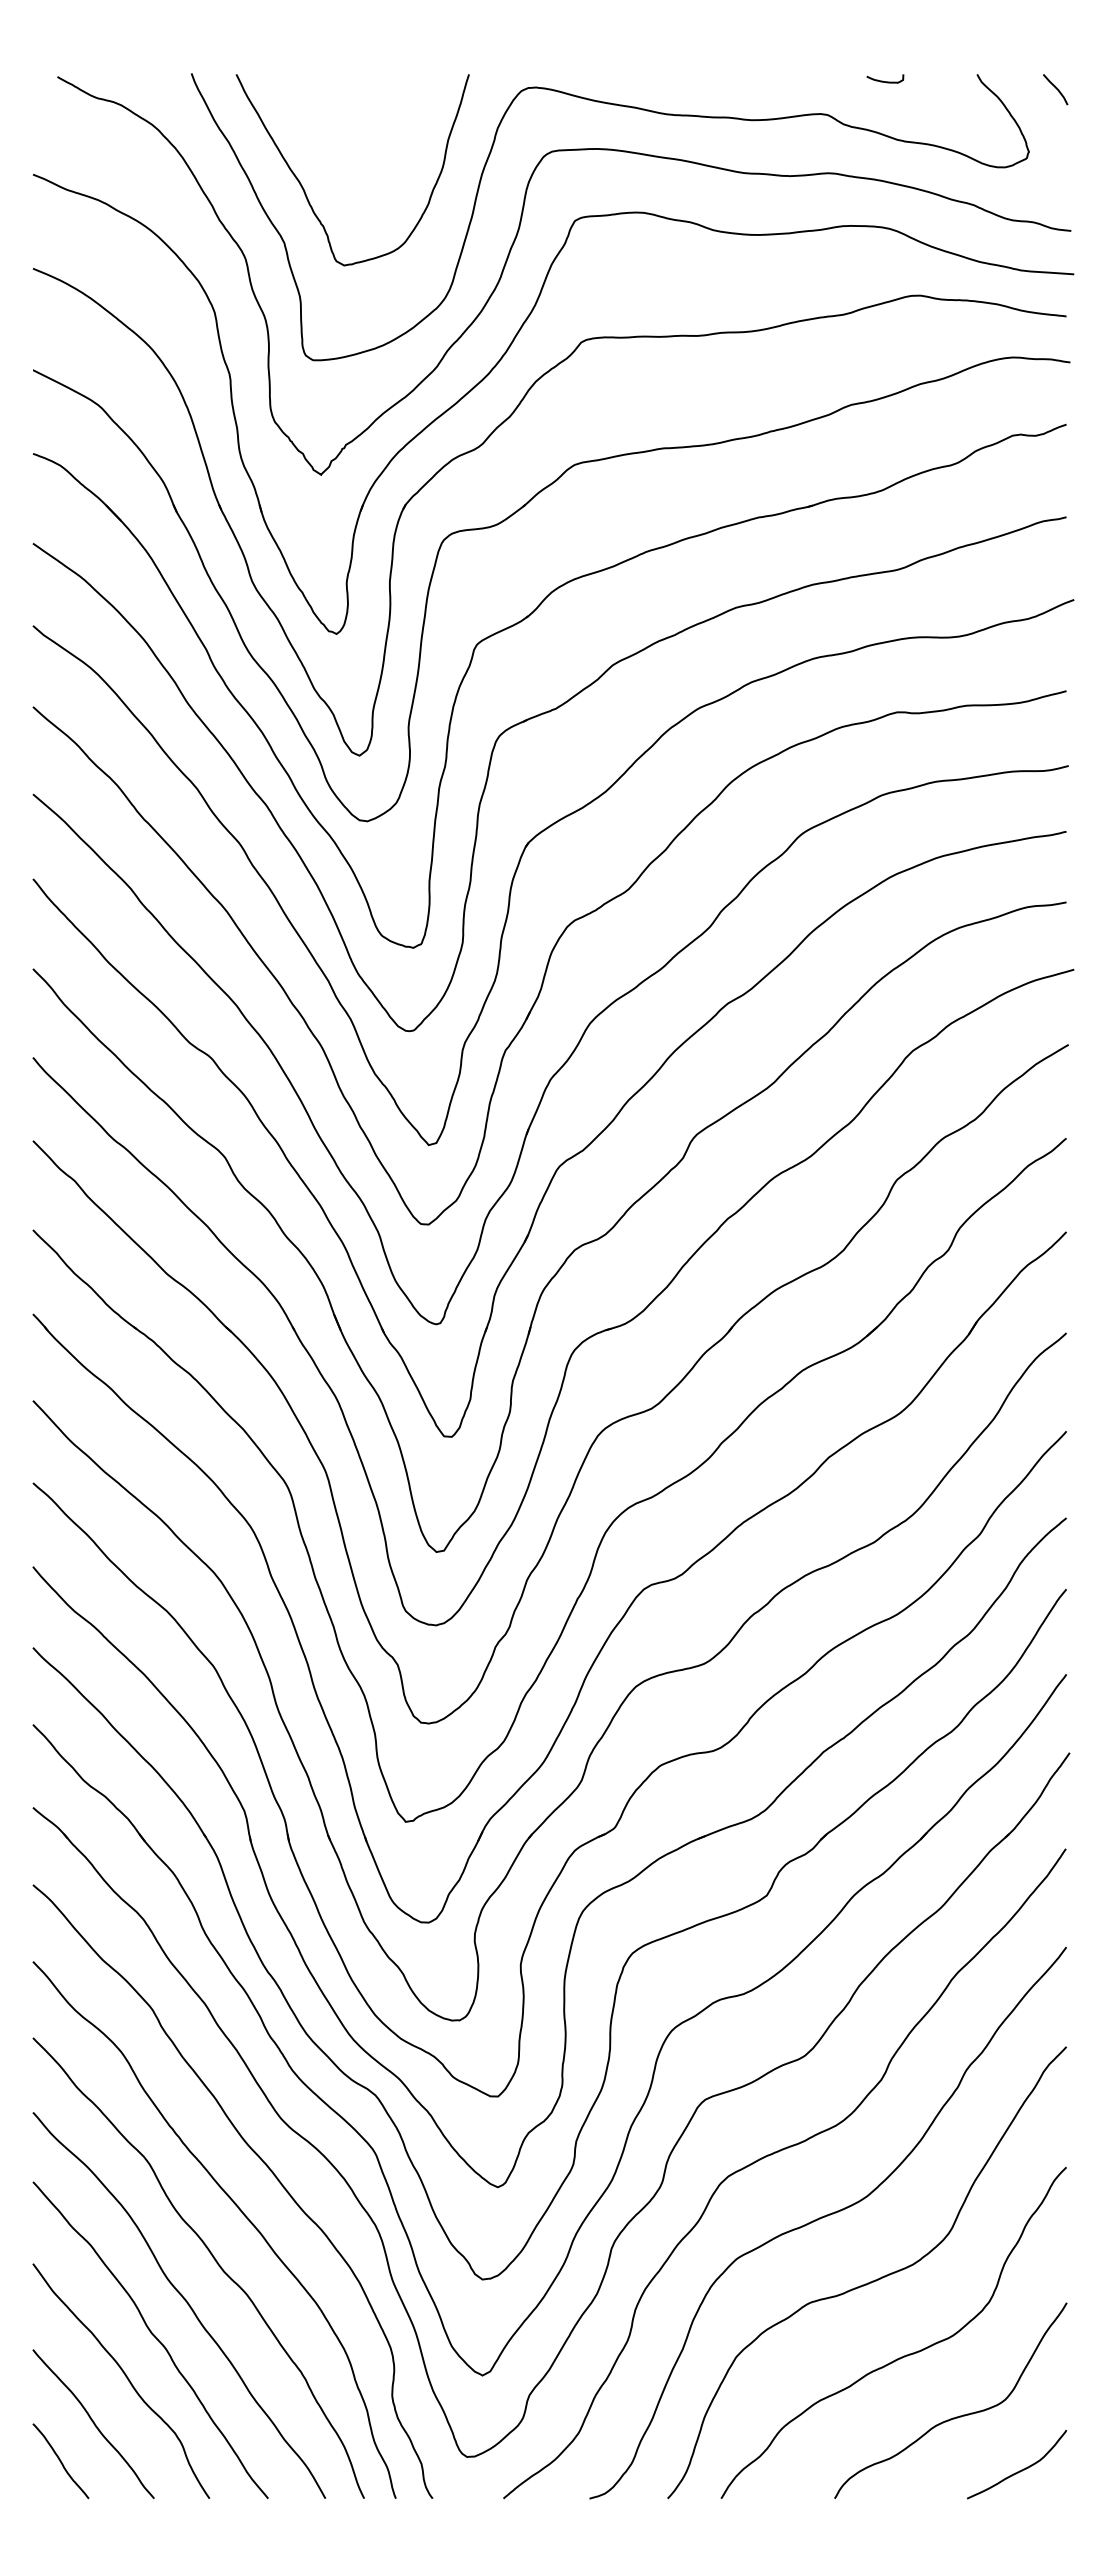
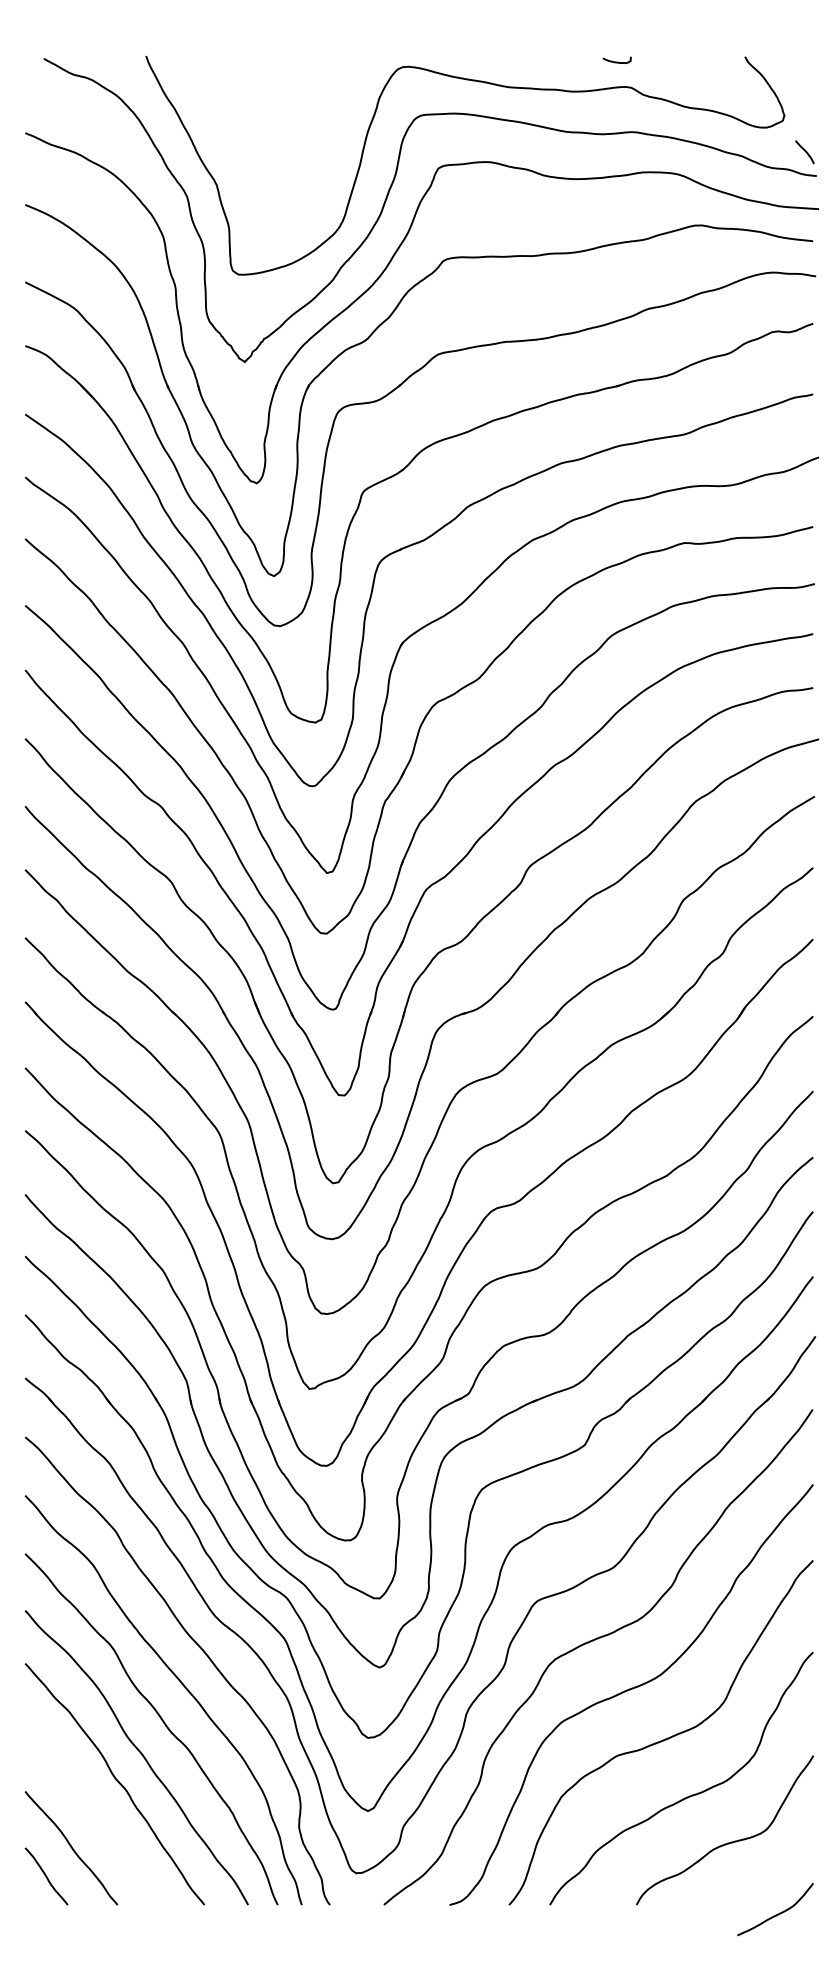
curve: (885, 81) -> (617, 62), moved
curve: (1055, 88) -> (804, 151), moved
curve: (306, 193) -> (233, 147), removed
curve: (126, 2378) -> (96, 1813), removed
curve: (1019, 2470) -> (777, 1914), moved

